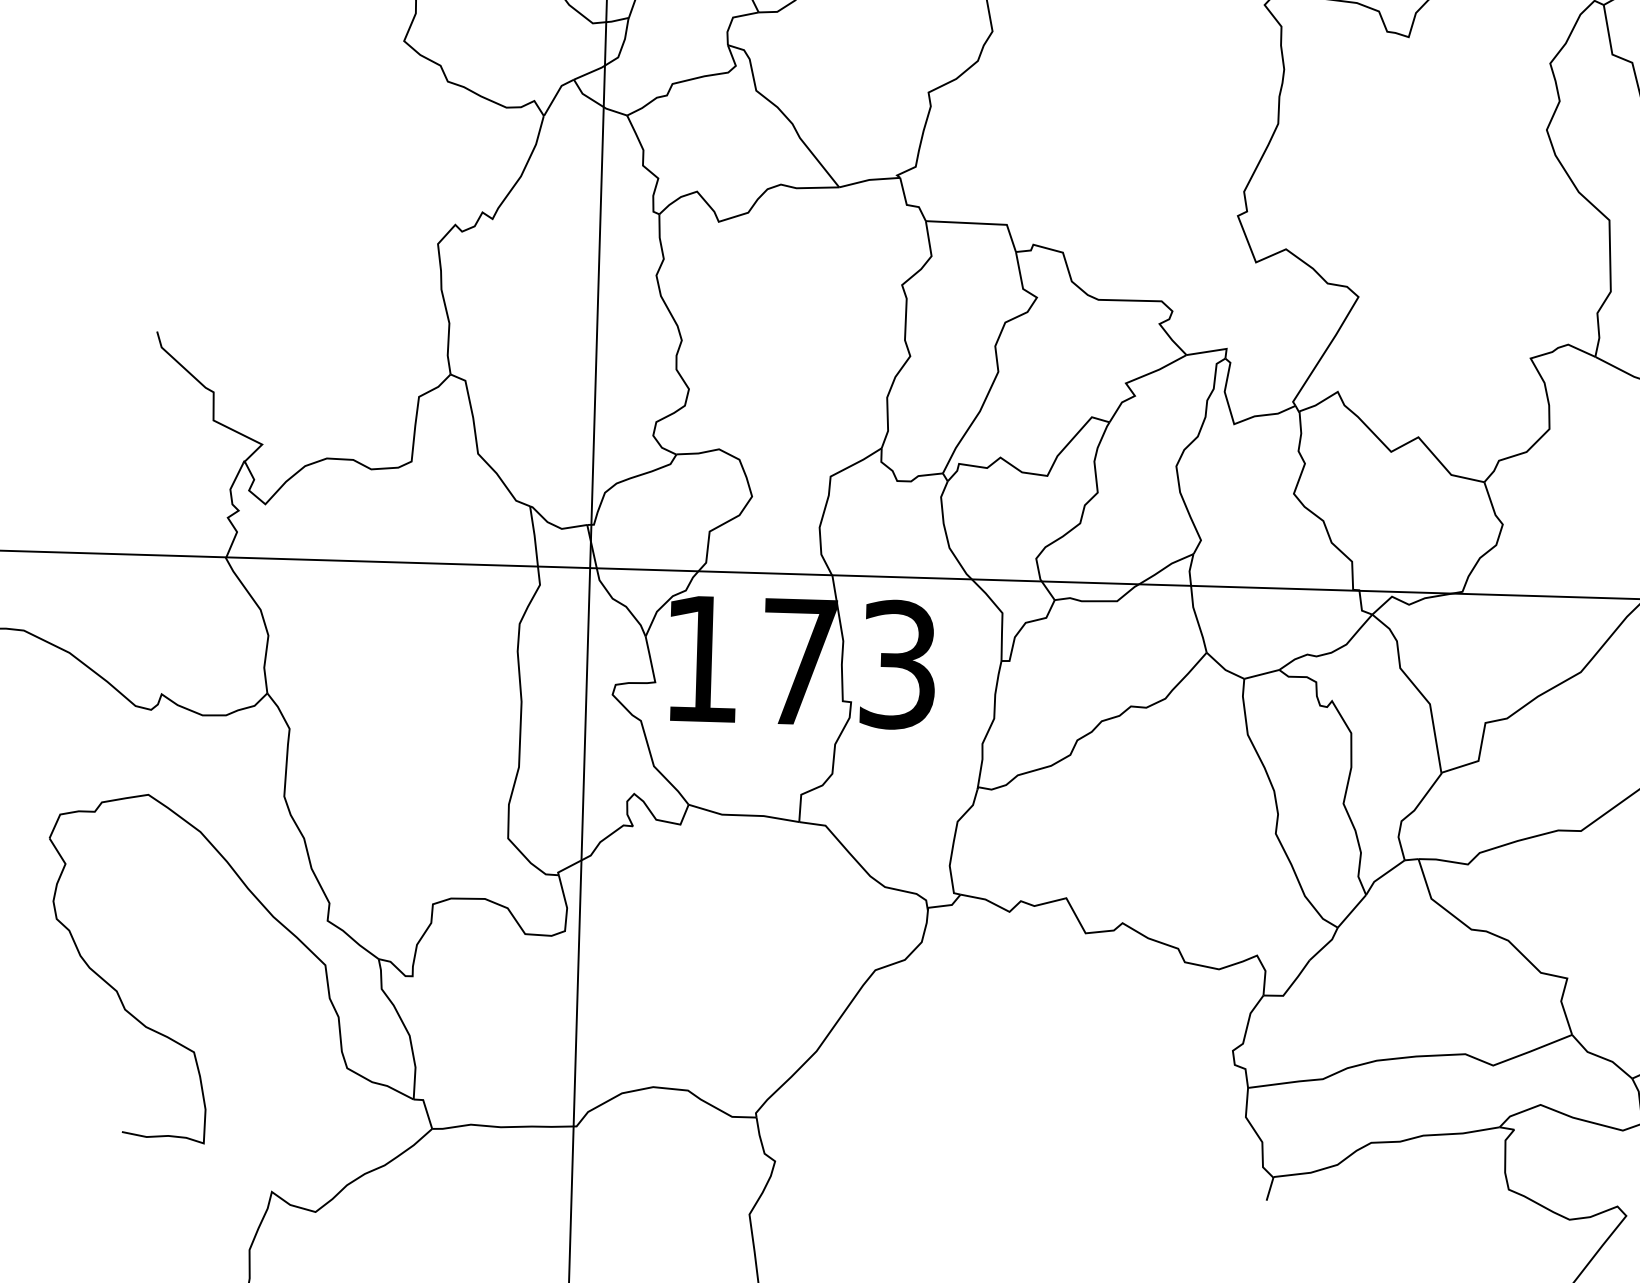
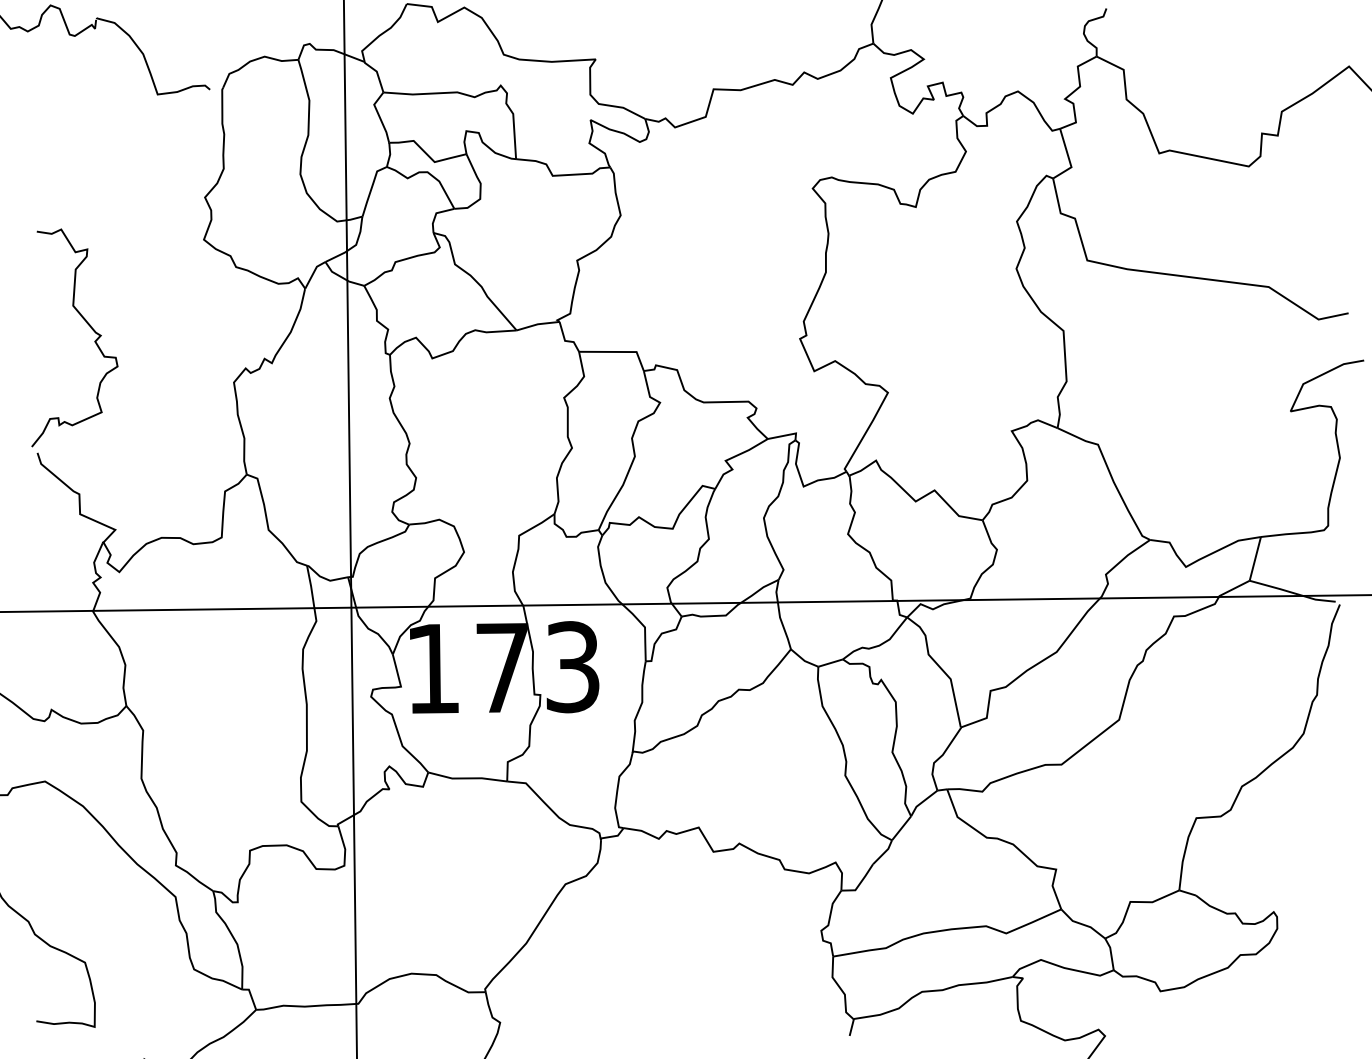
curve: (235, 153) -> (87, 324), added

